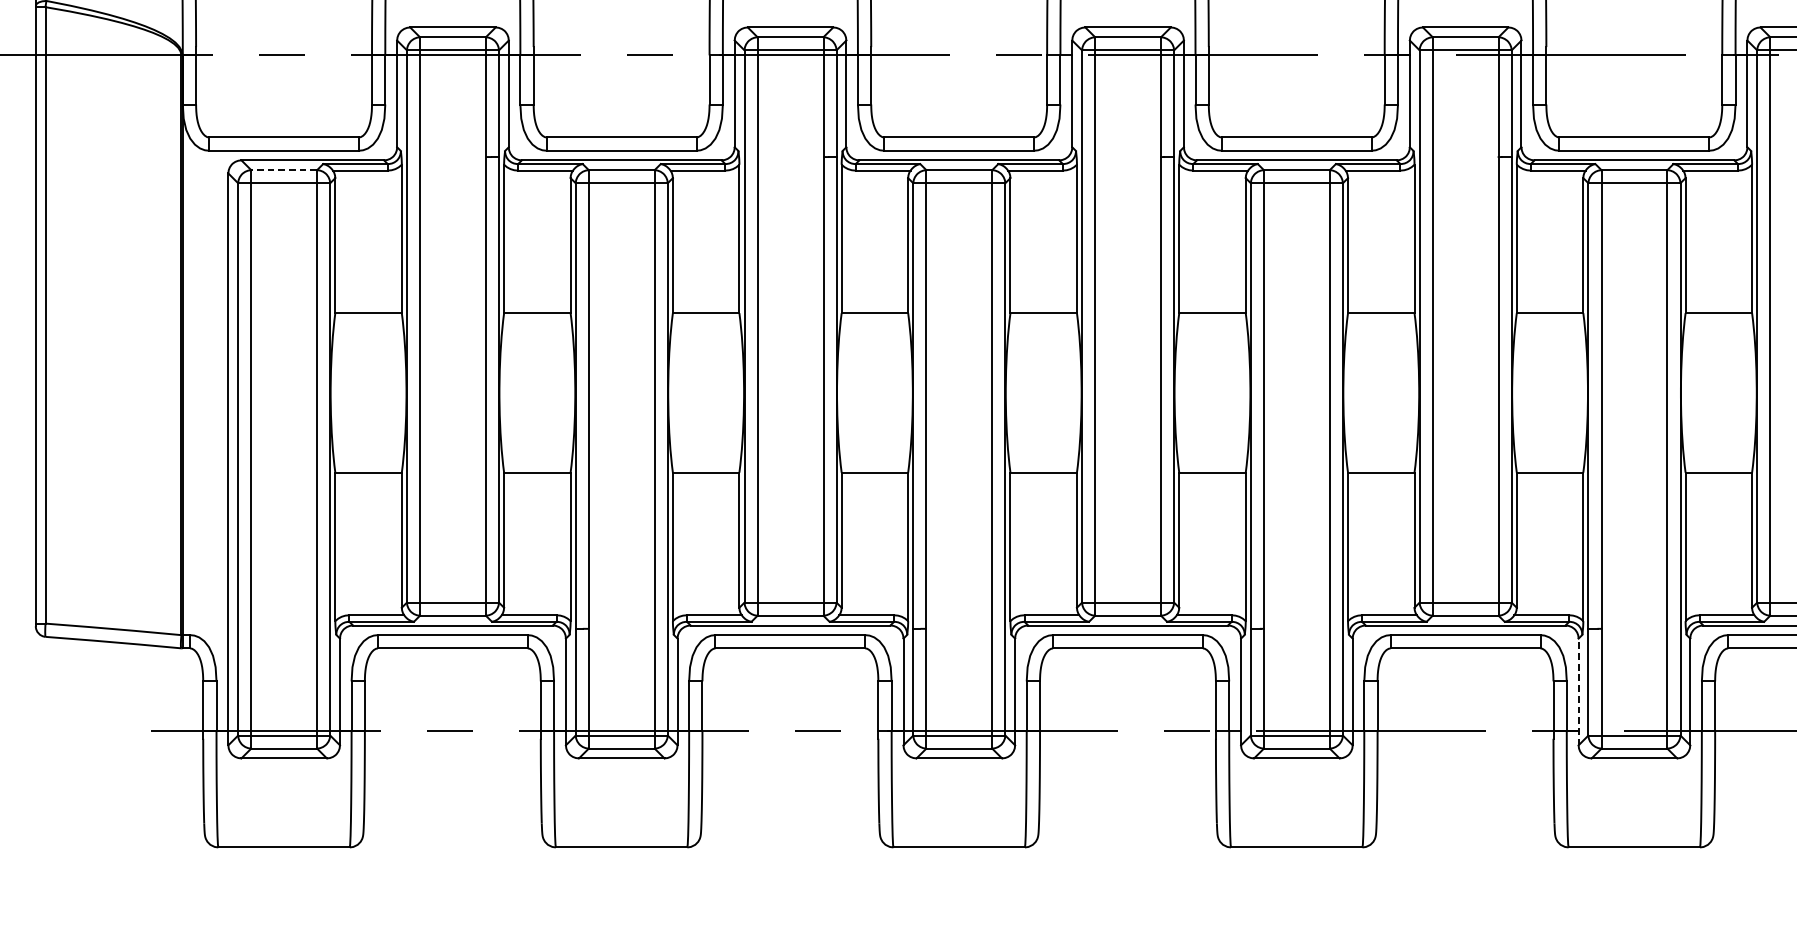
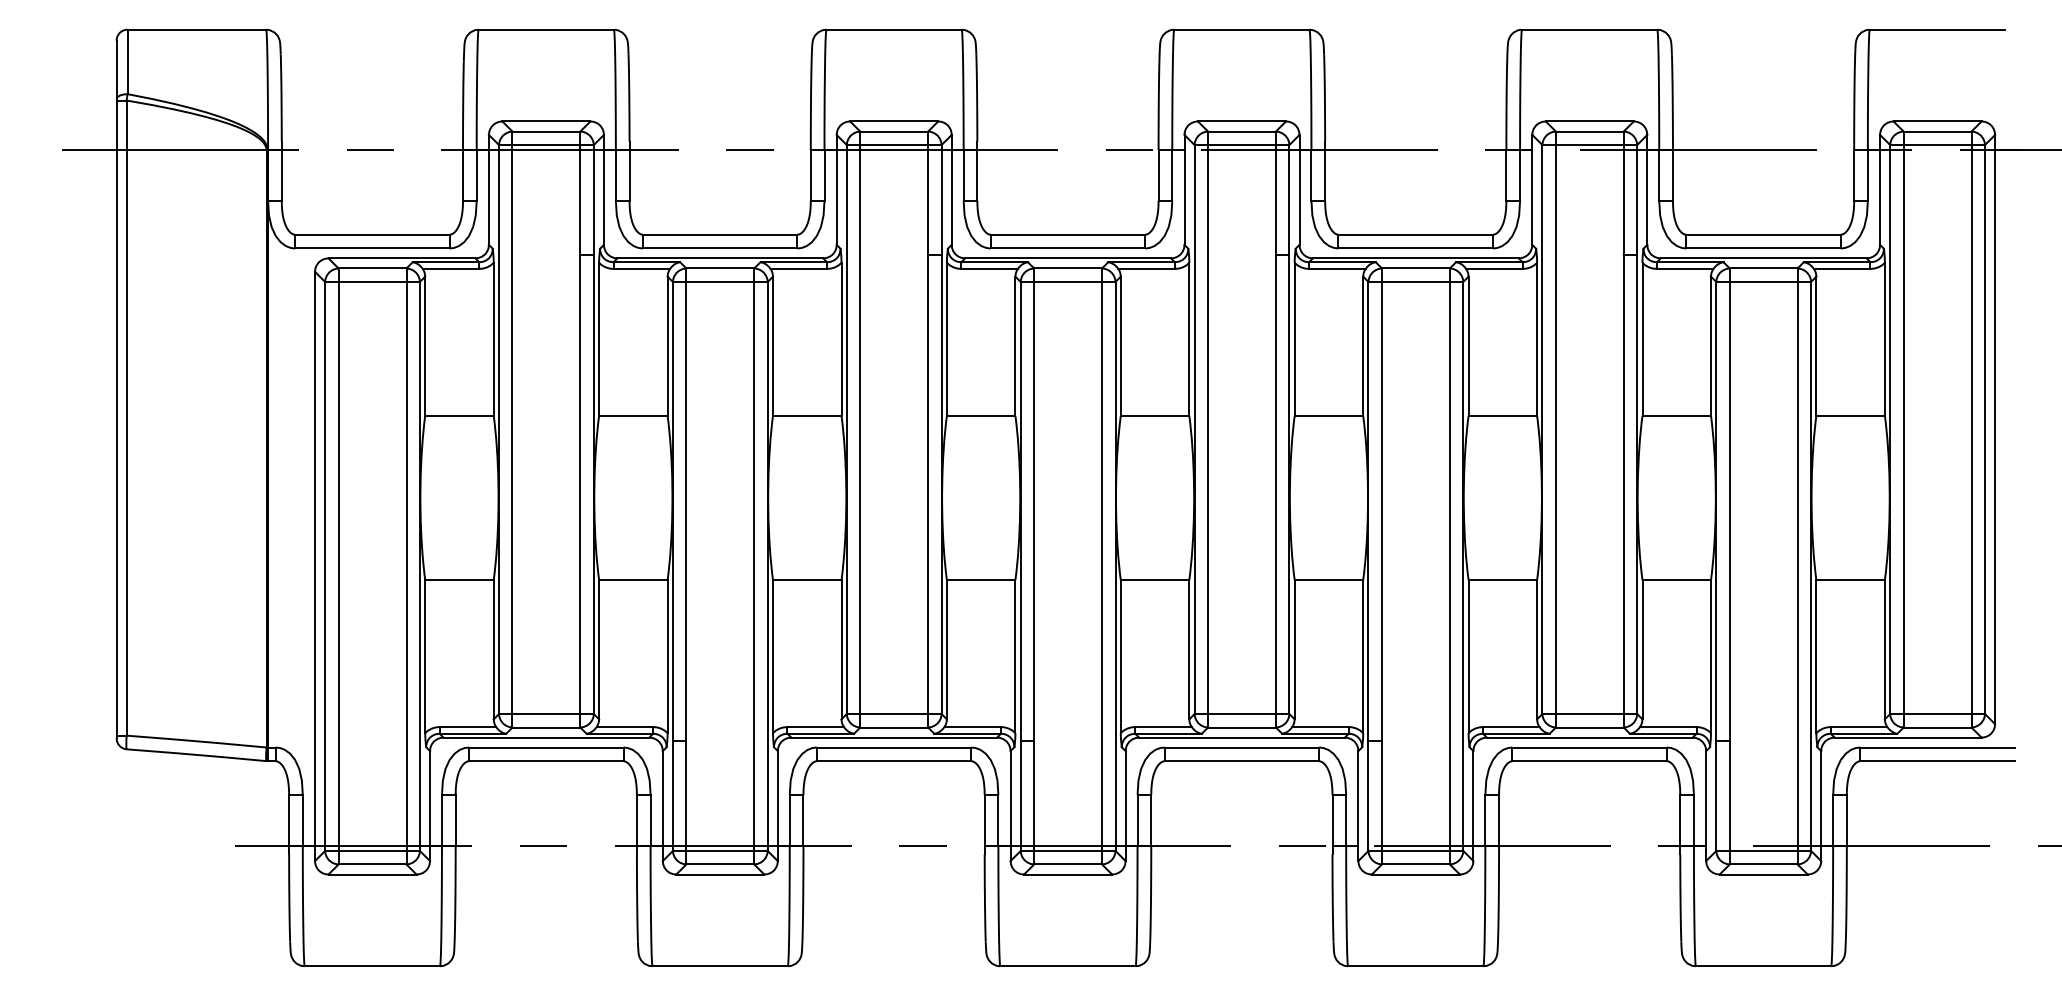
line: (284, 170) -> (372, 268), dashed -> solid
line: (1578, 692) -> (1706, 806), dashed -> solid

